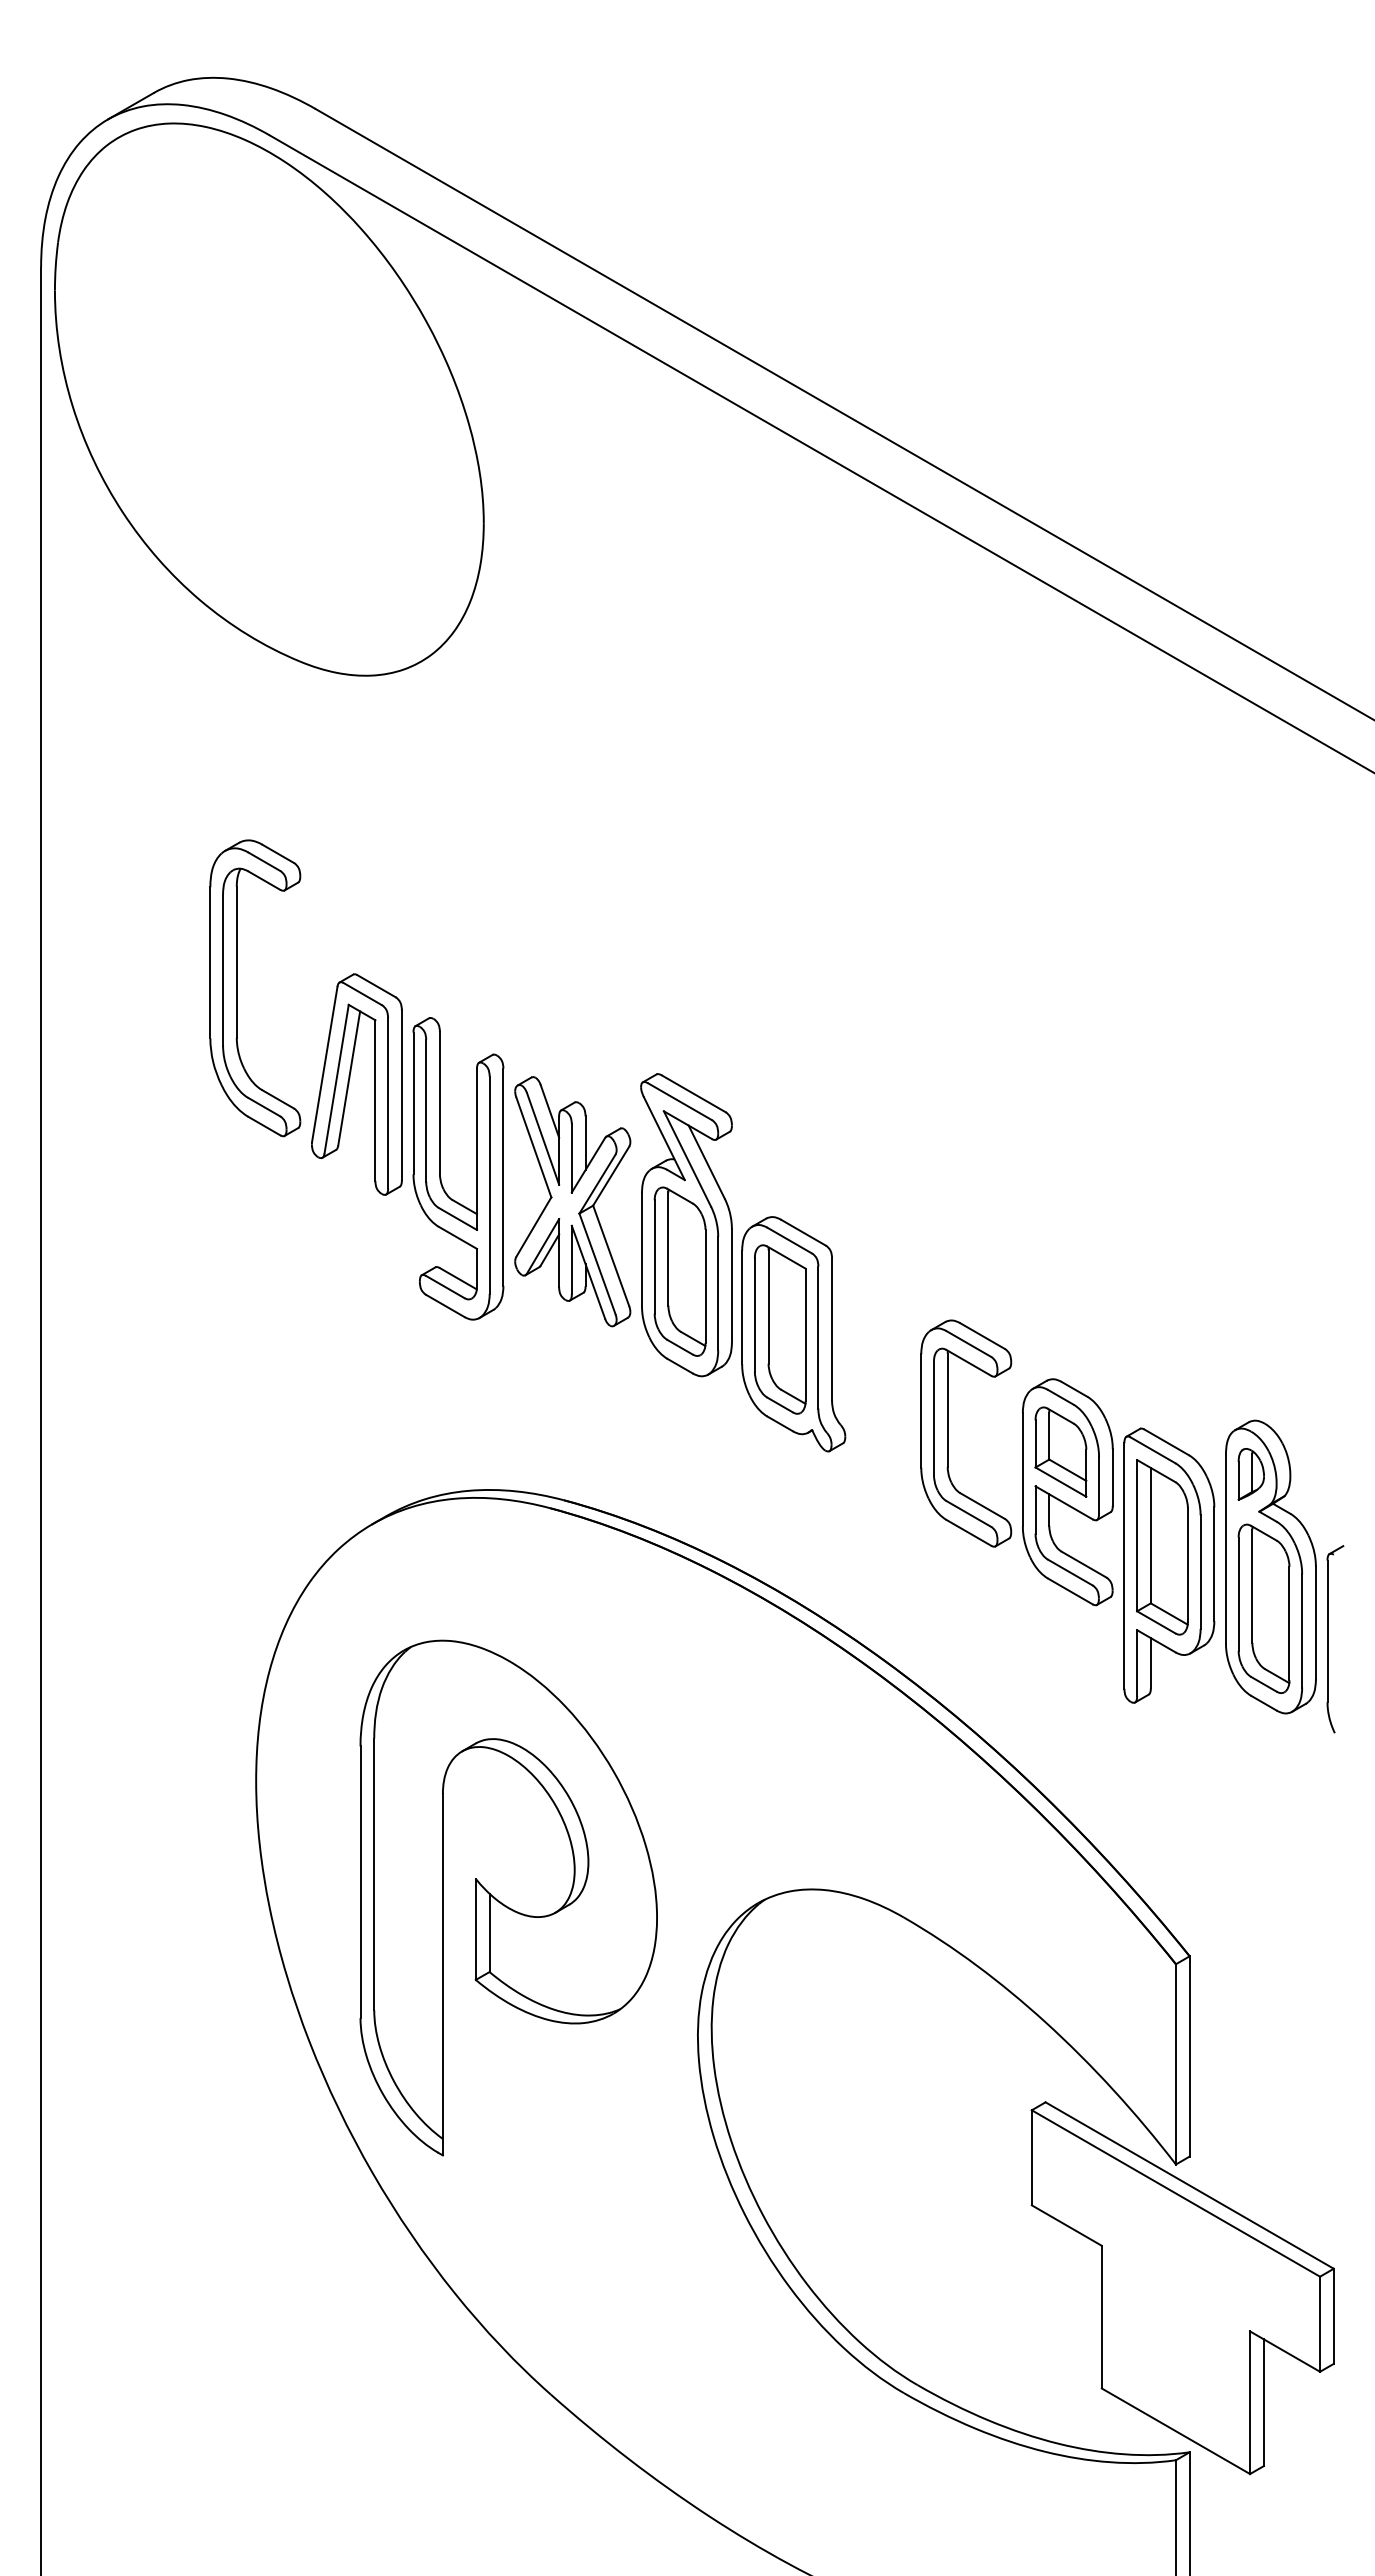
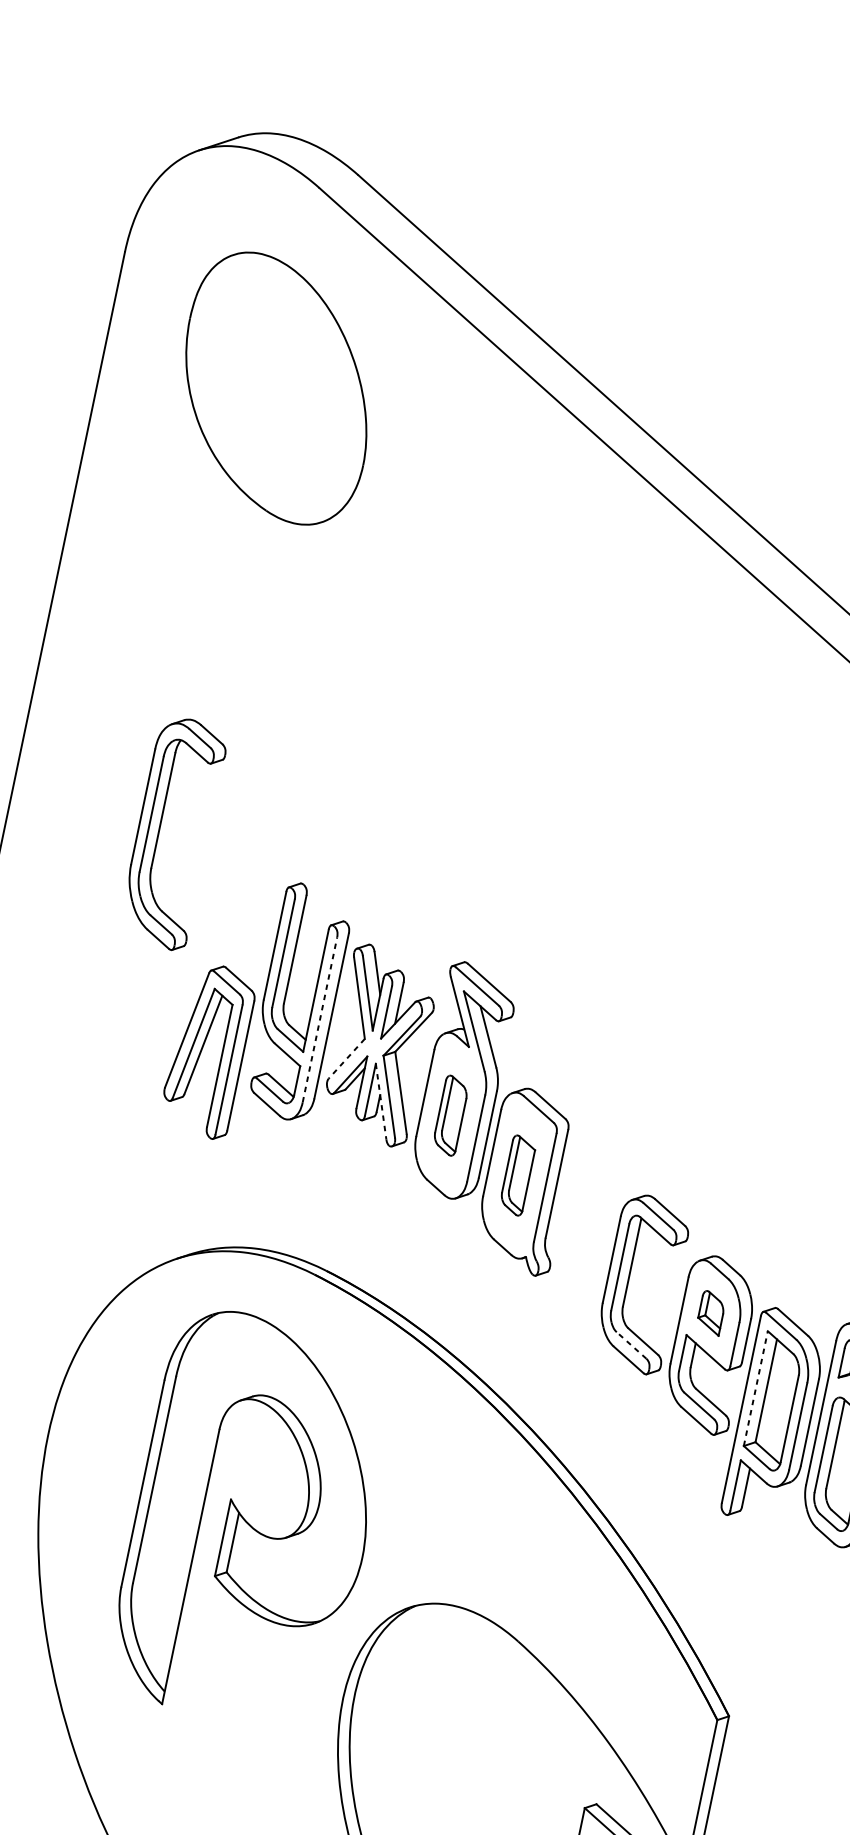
part: (269, 399) -> (277, 388), size x0.6
part: (349, 1084) -> (202, 1049), moved
line: (489, 1185) -> (319, 1020), solid -> dashed
line: (533, 1227) -> (346, 1058), solid -> dashed
part: (679, 1271) -> (450, 1115), size x0.6
line: (588, 1272) -> (381, 1101), solid -> dashed
part: (780, 1329) -> (517, 1175), size x0.6
part: (1060, 1451) -> (711, 1312), size x0.6
line: (968, 1514) -> (631, 1345), solid -> dashed
line: (1137, 1535) -> (756, 1388), solid -> dashed
part: (503, 1903) -> (248, 1522), moved

